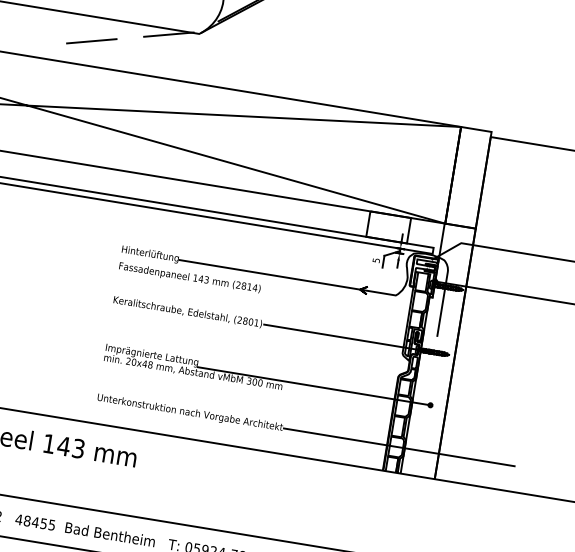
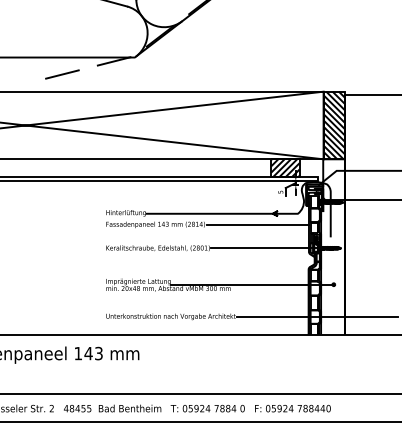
hatch: (467, 177) -> (333, 125), added
hatch: (388, 227) -> (285, 168), added
line: (335, 301) -> (257, 224), added

